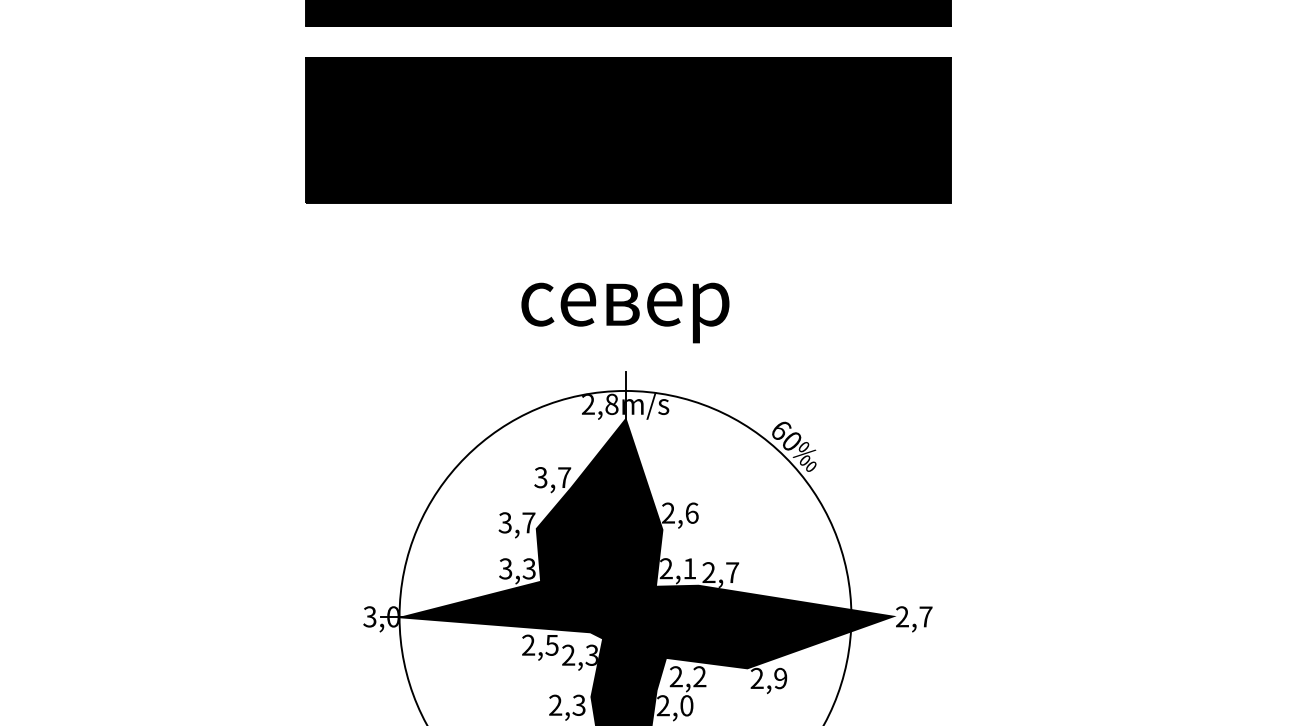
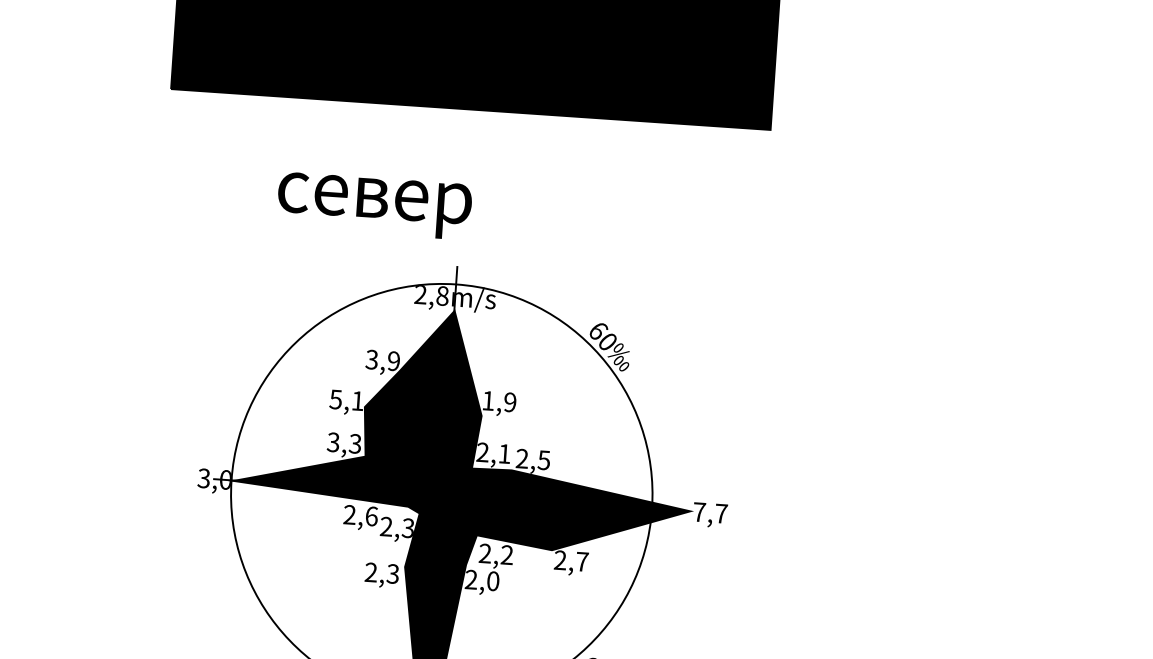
text: (625, 312) -> (374, 205), moved
text: (564, 477) -> (393, 361), 3,7 -> 3,9
text: (680, 512) -> (499, 401), 2,6 -> 1,9
text: (517, 522) -> (347, 399), 3,7 -> 5,1
text: (732, 572) -> (544, 460), 2,7 -> 2,5
text: (902, 616) -> (699, 511), 2,7 -> 7,7
text: (551, 644) -> (371, 515), 2,5 -> 2,6
text: (780, 678) -> (582, 561), 2,9 -> 2,7

